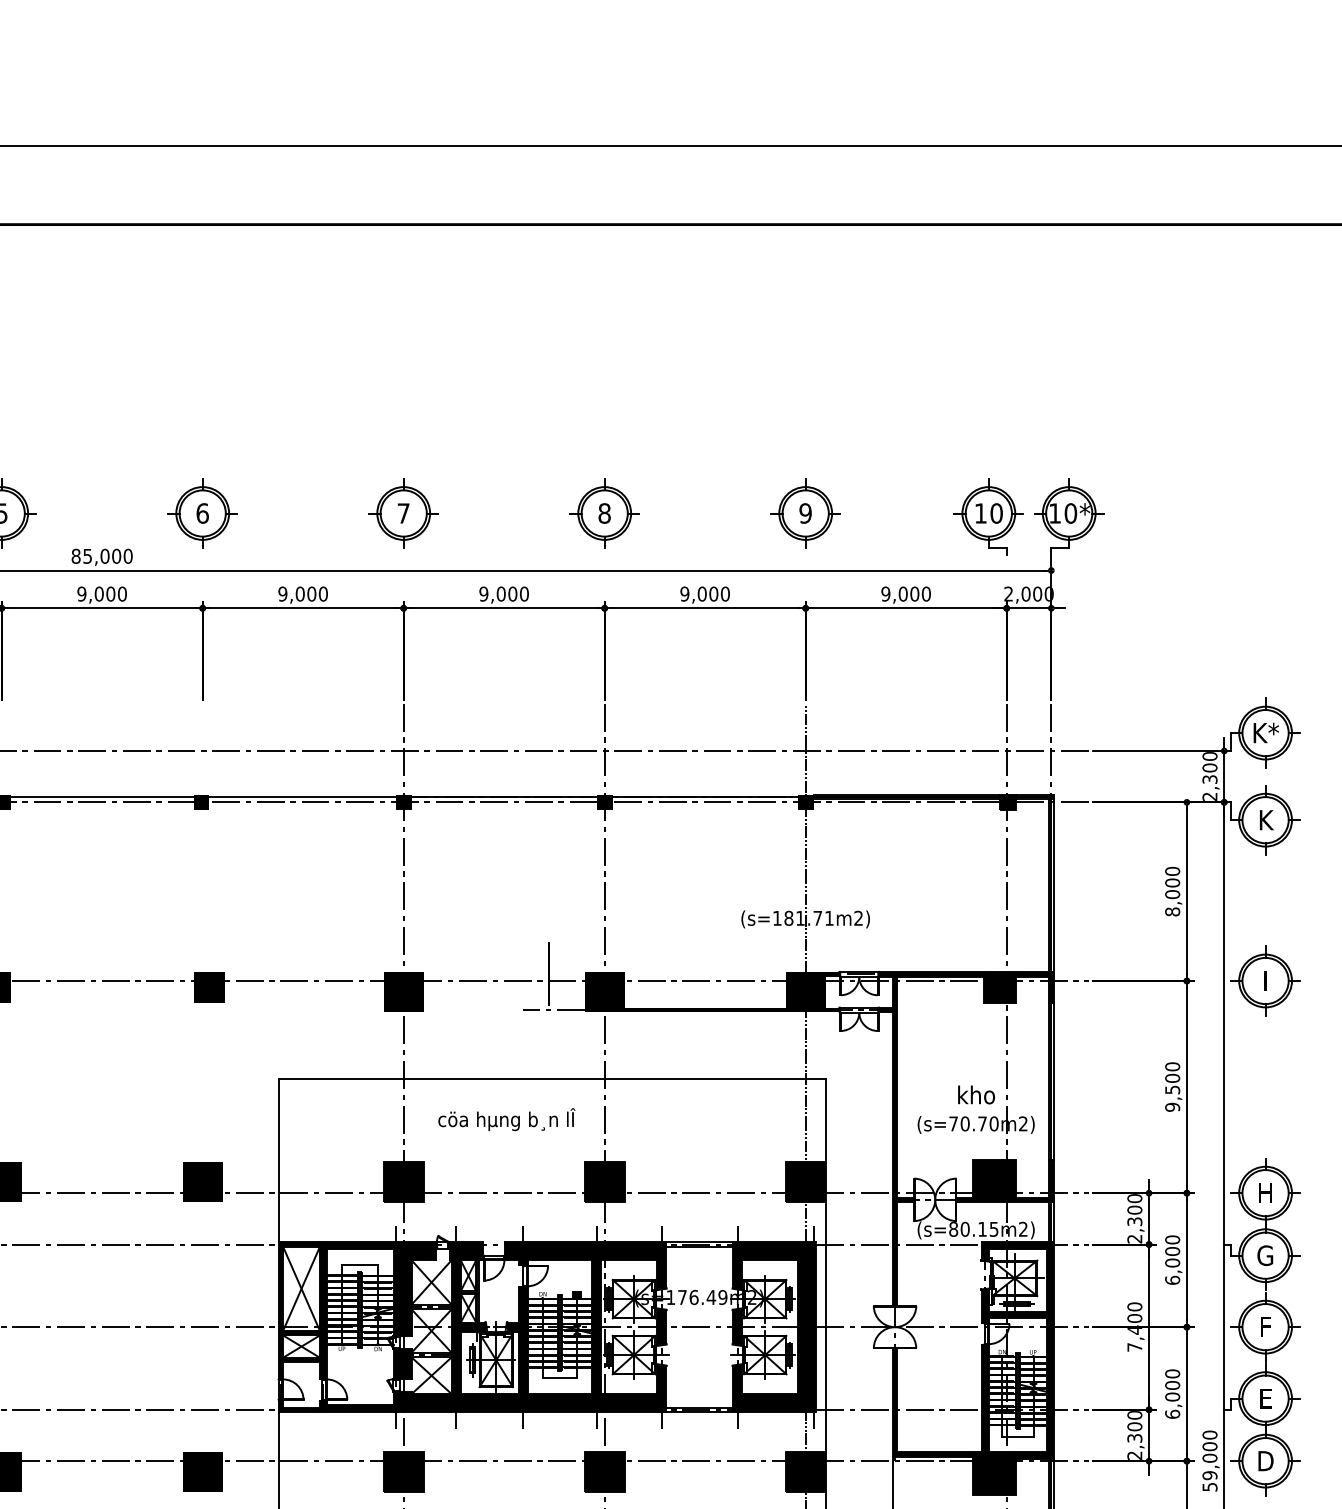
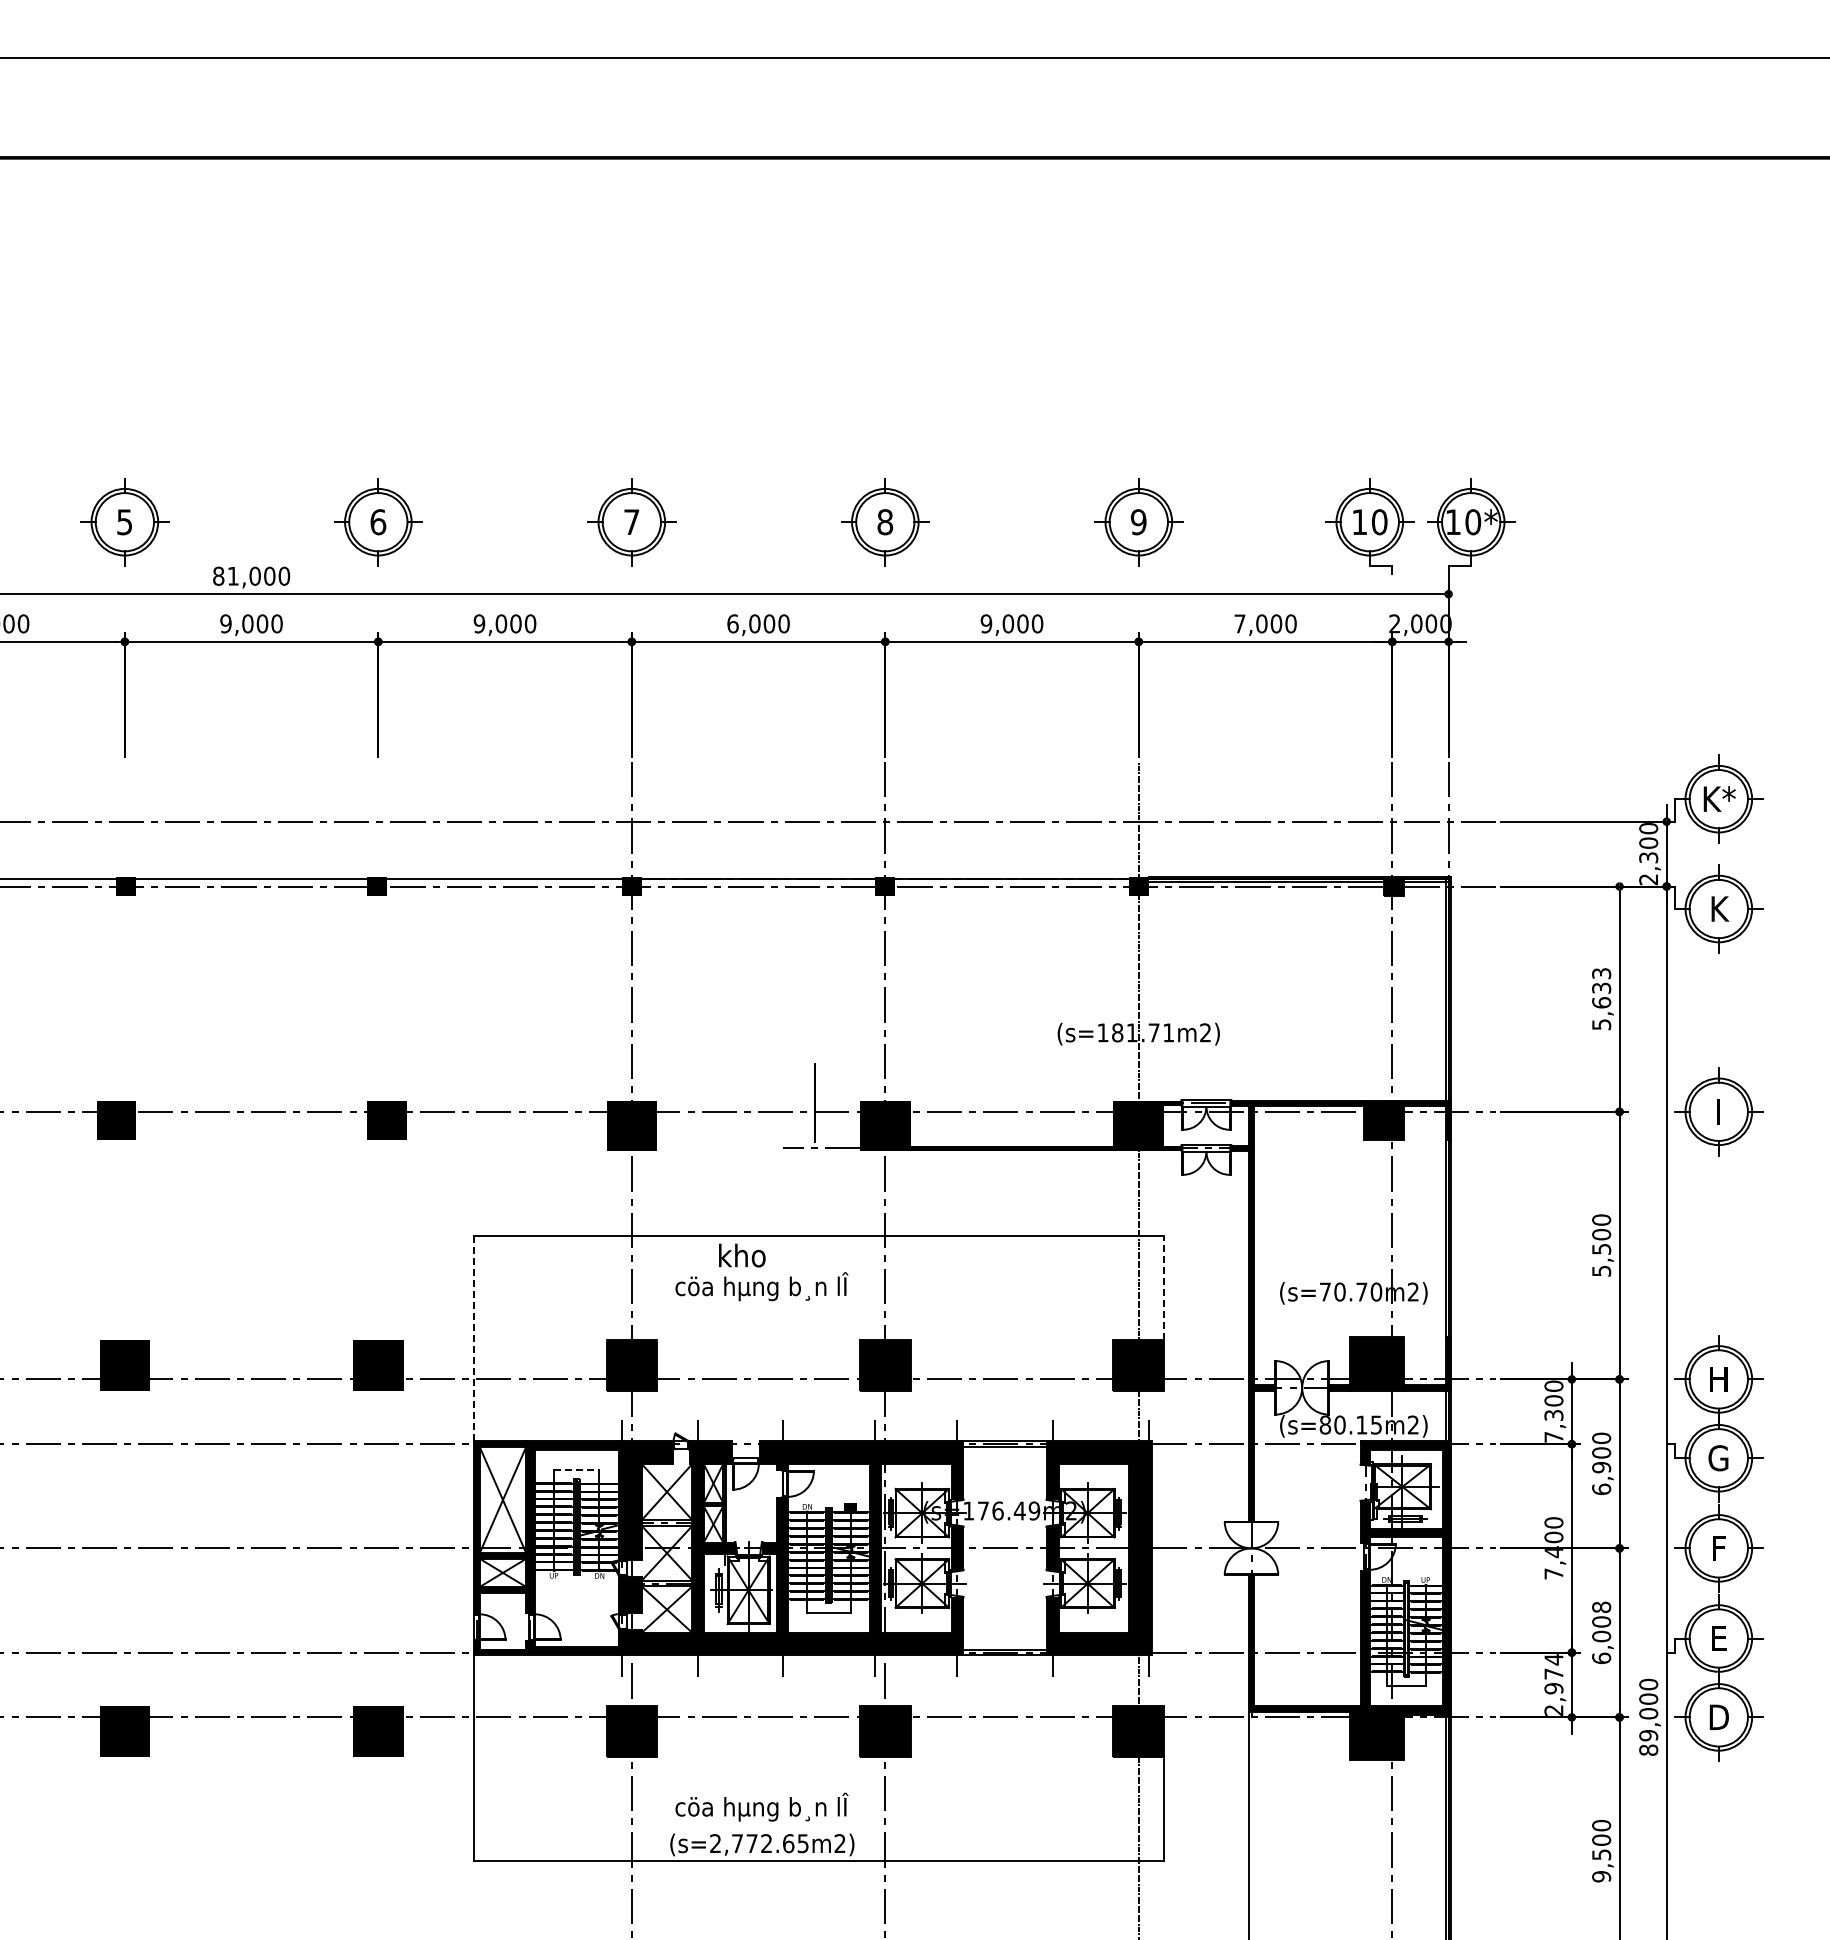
text: (87, 556) -> (232, 576), 85,000 -> 81,000
text: (483, 593) -> (732, 623), 9,000 -> 6,000
text: (885, 593) -> (1239, 623), 9,000 -> 7,000
text: (1172, 891) -> (1601, 998), 8,000 -> 5,633
text: (976, 1094) -> (742, 1255), moved
text: (1172, 1106) -> (1601, 1270), 9,500 -> 5,500
line: (826, 1120) -> (1164, 1287), solid -> dashed
line: (278, 1160) -> (474, 1338), solid -> dashed
text: (1134, 1239) -> (1553, 1437), 2,300 -> 7,300
text: (1172, 1263) -> (1601, 1467), 6,000 -> 6,900
line: (359, 1264) -> (576, 1469), solid -> dashed
line: (826, 1327) -> (1164, 1548), removed
text: (1172, 1374) -> (1601, 1607), 6,000 -> 6,008
text: (1134, 1427) -> (1553, 1674), 2,300 -> 2,974
text: (1209, 1486) -> (1648, 1749), 59,000 -> 89,000

